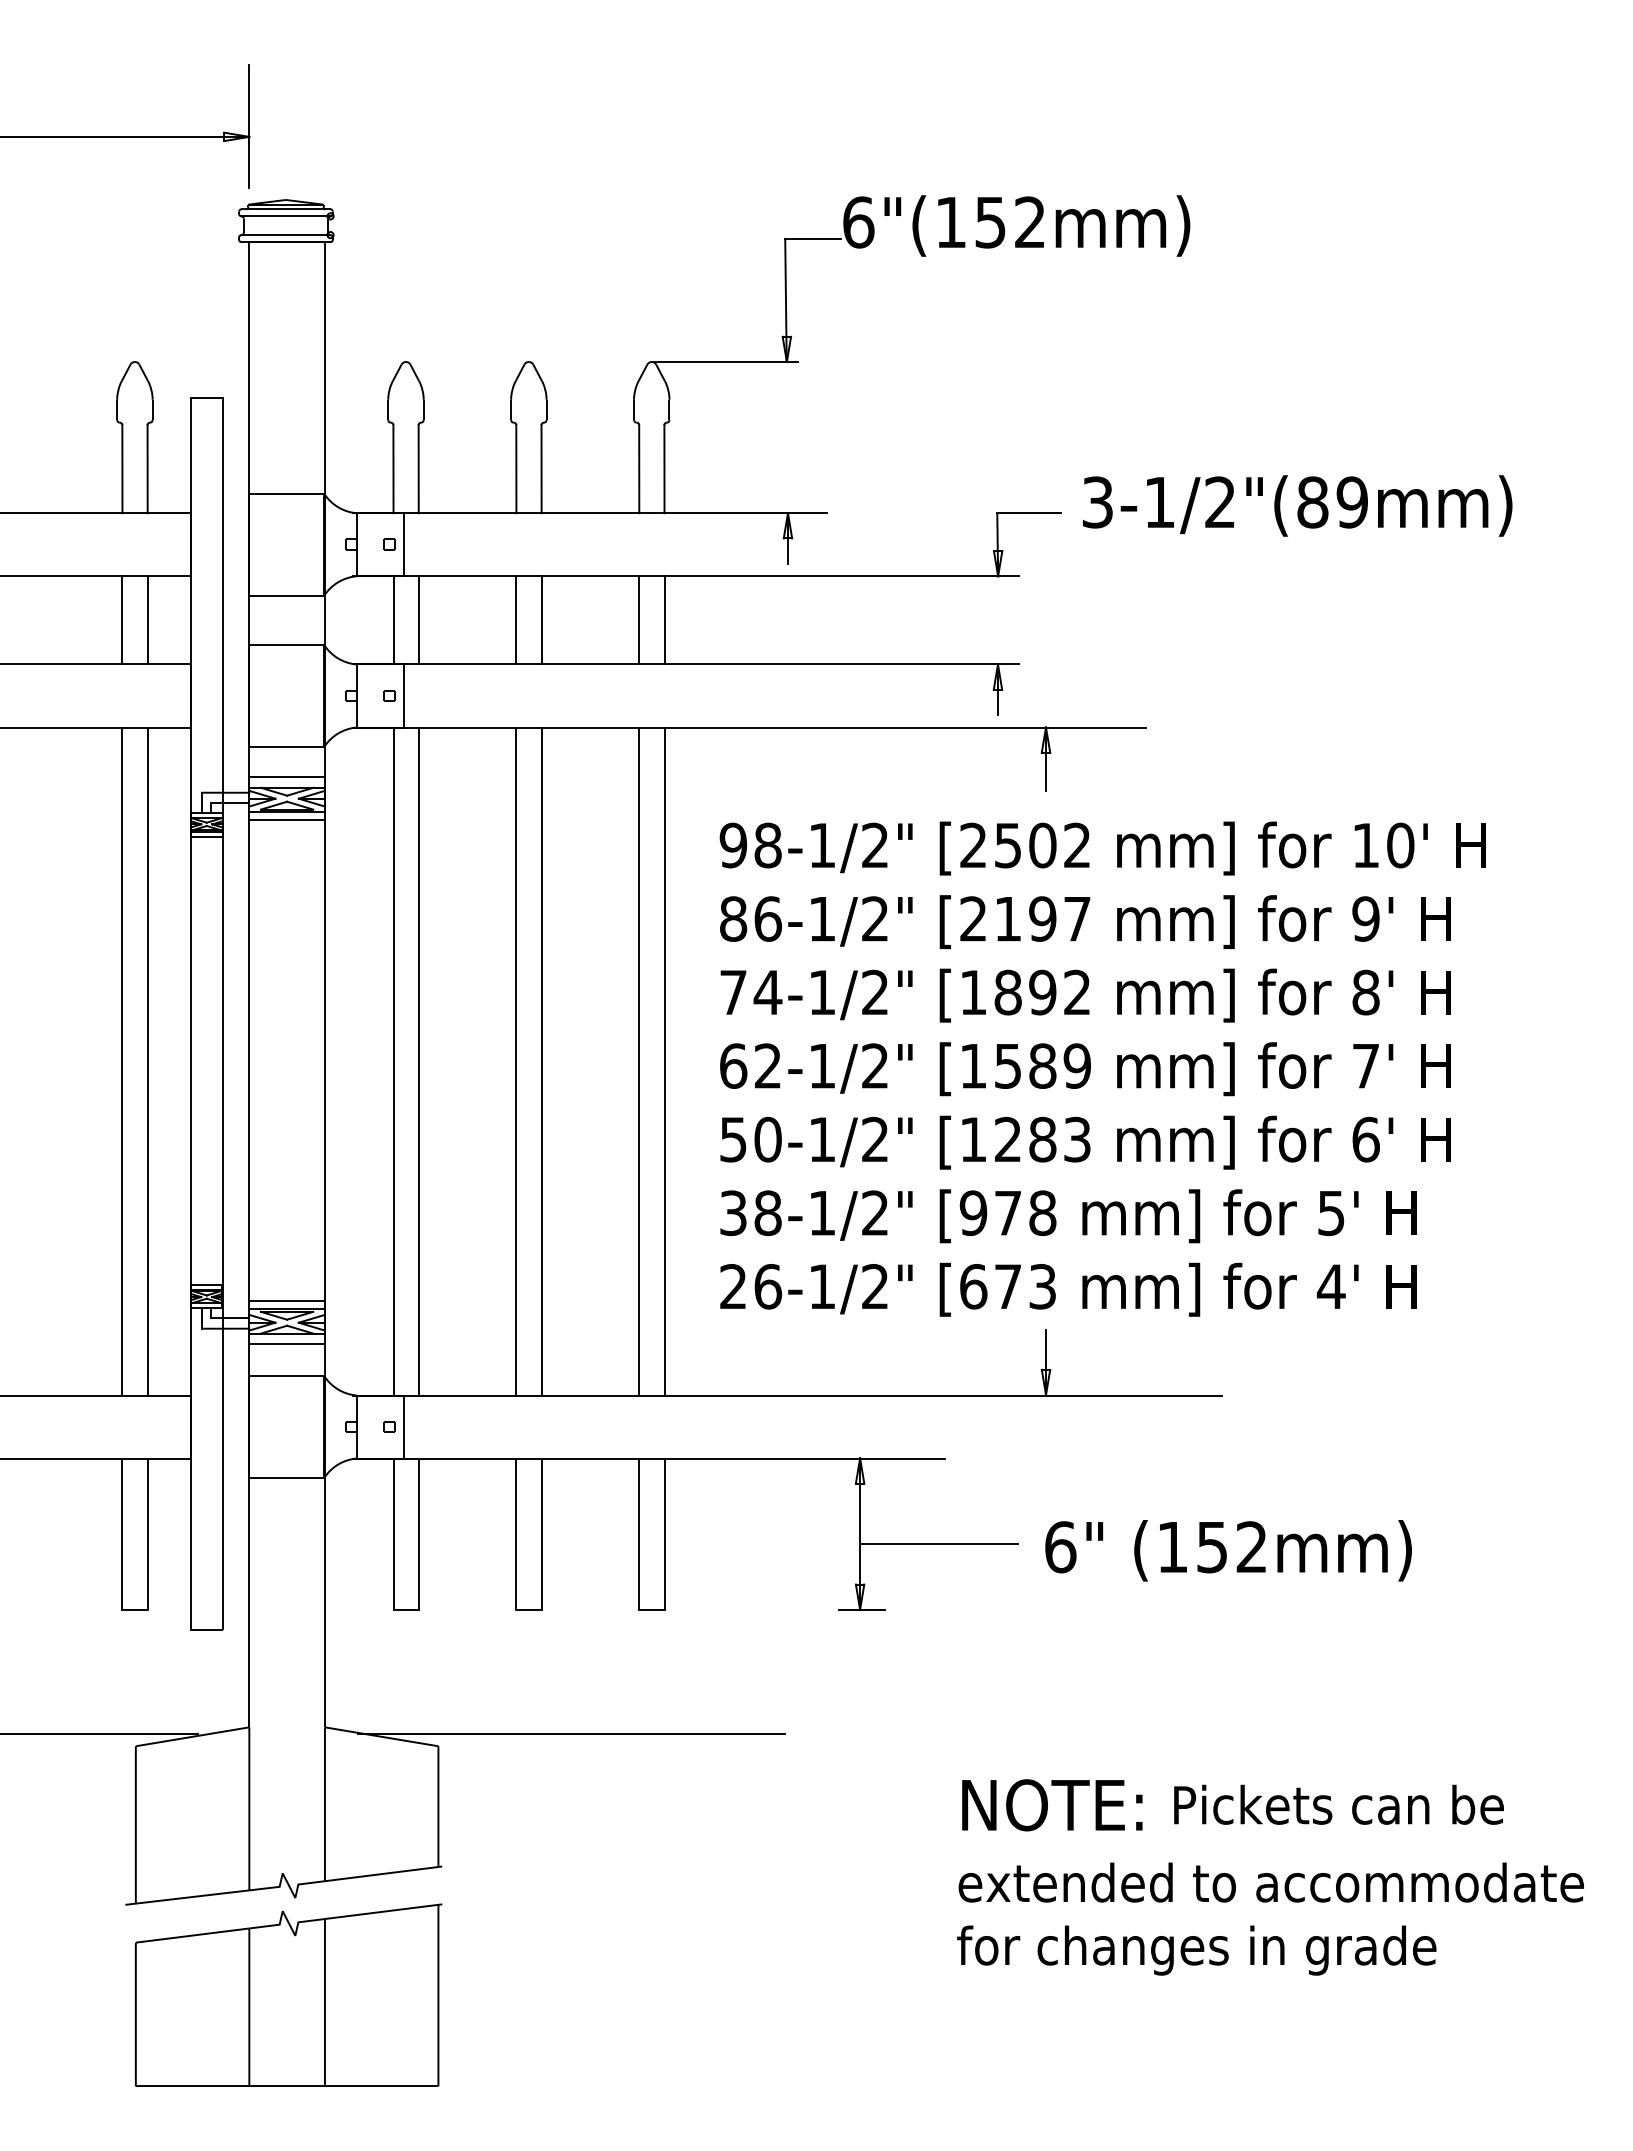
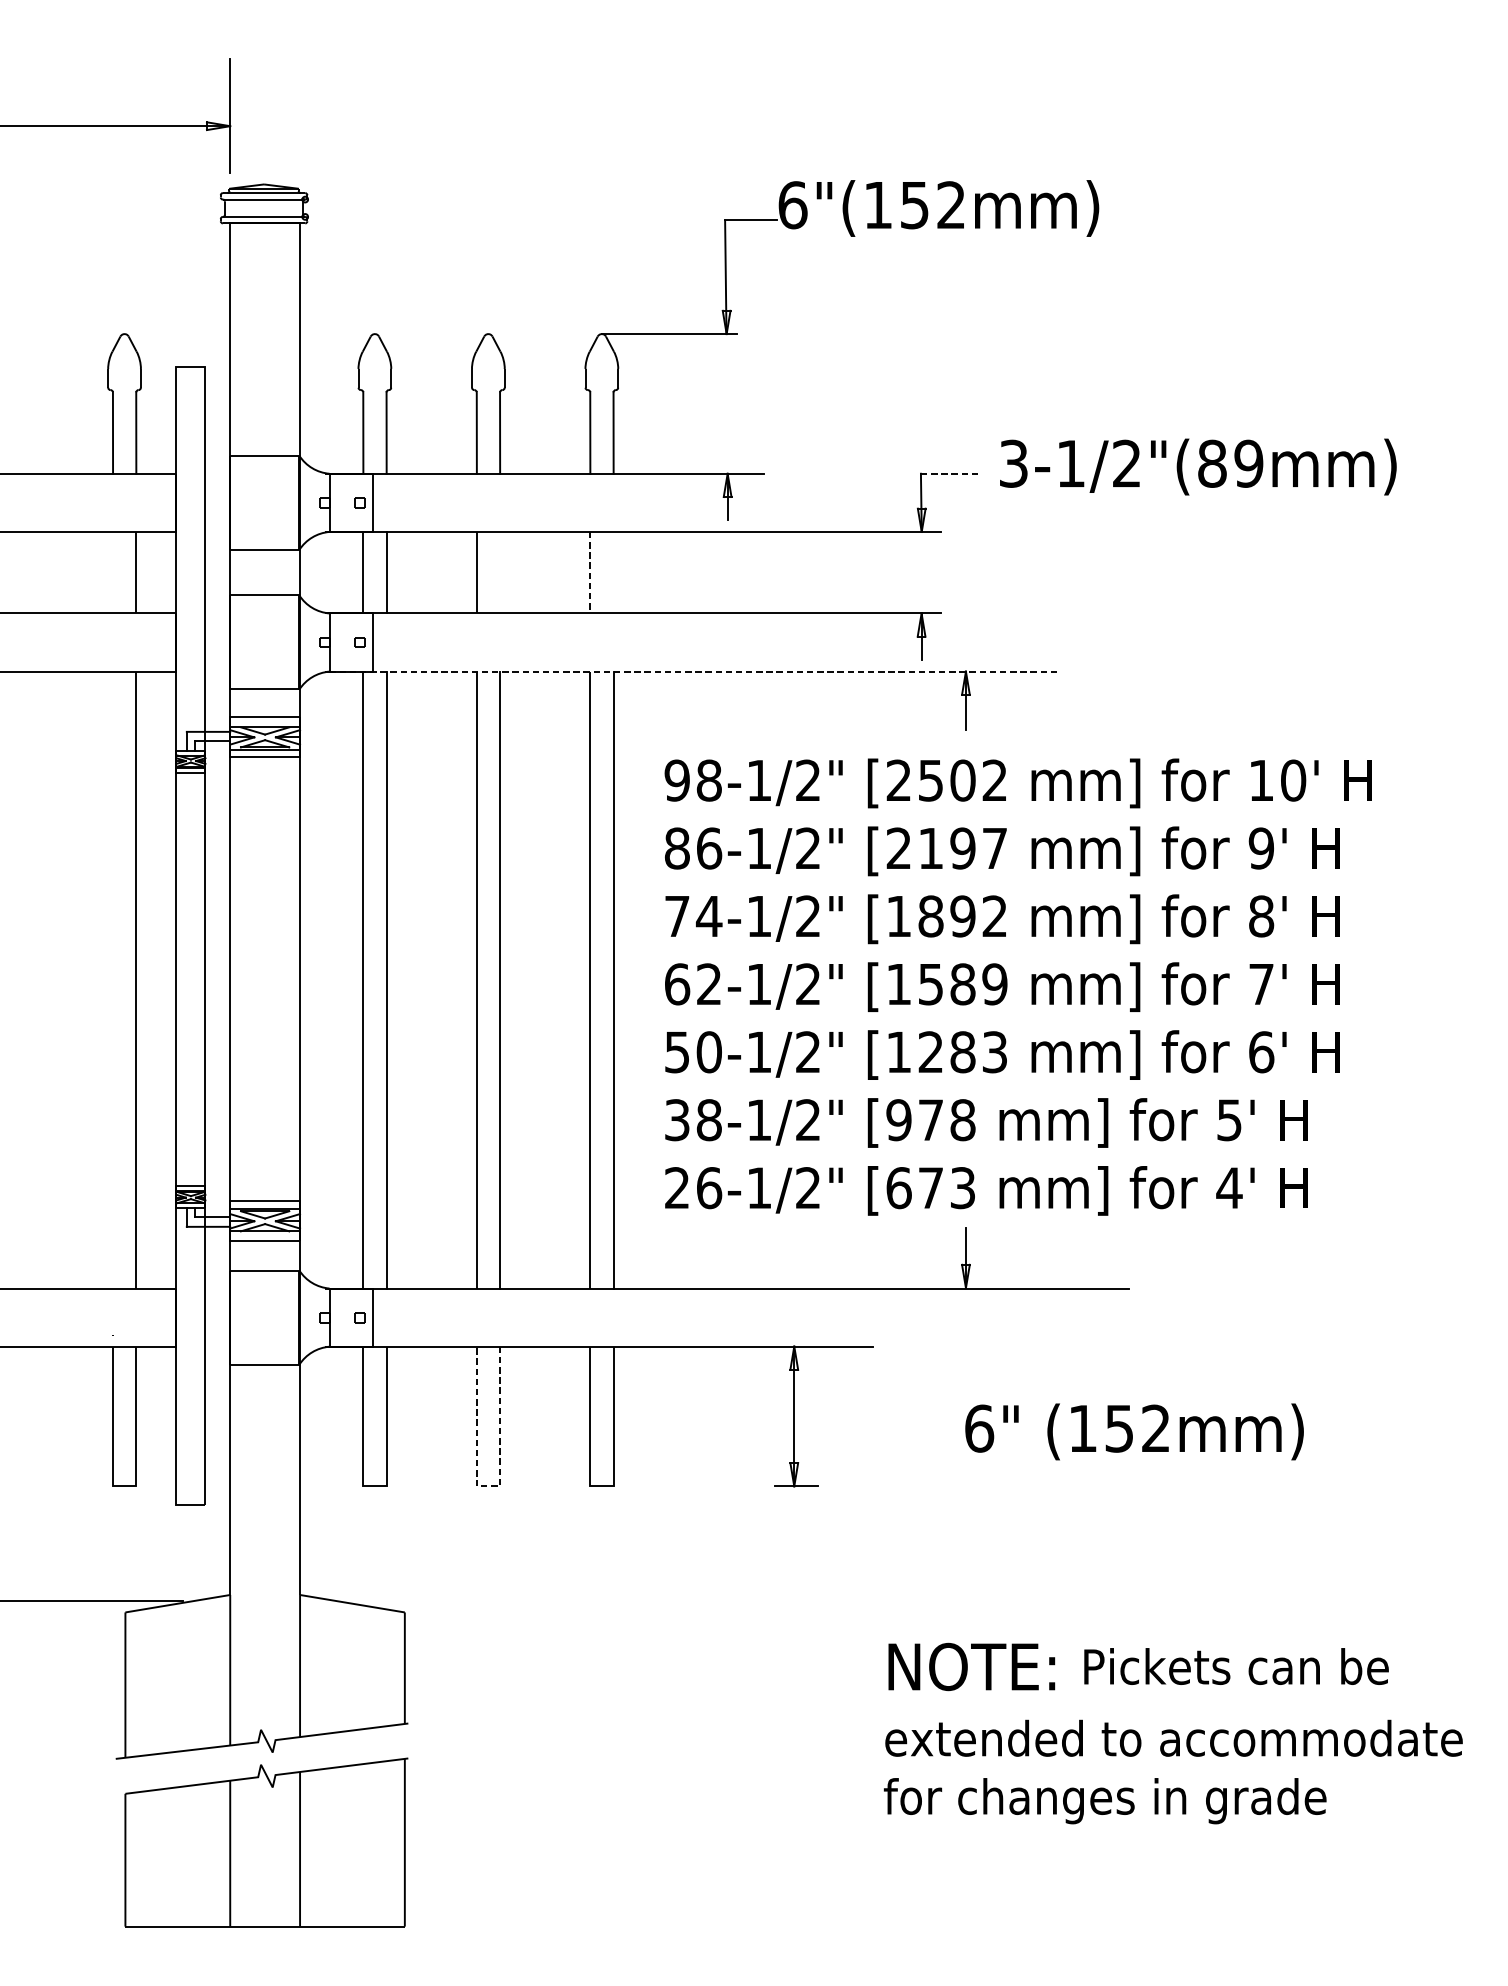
line: (1028, 513) -> (949, 473), solid -> dashed
line: (122, 620) -> (113, 572), removed
line: (541, 620) -> (500, 572), removed
line: (639, 620) -> (590, 572), solid -> dashed
line: (664, 620) -> (613, 572), removed
line: (751, 727) -> (693, 671), solid -> dashed
line: (122, 1061) -> (113, 980), removed
line: (939, 1544) -> (867, 1426), removed
line: (529, 1609) -> (488, 1486), solid -> dashed
line: (570, 1733) -> (526, 1600), removed

